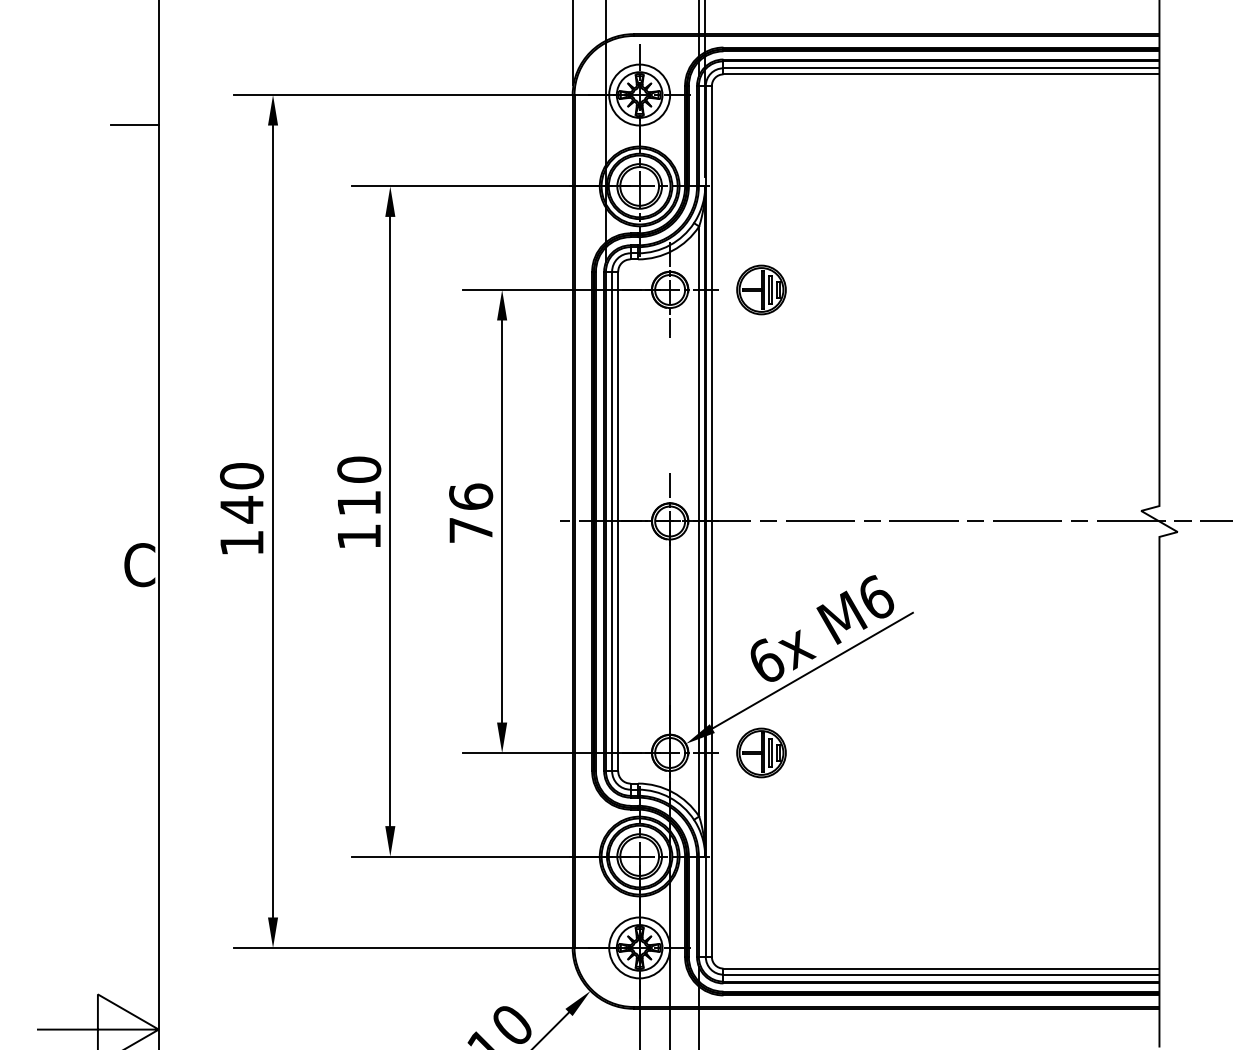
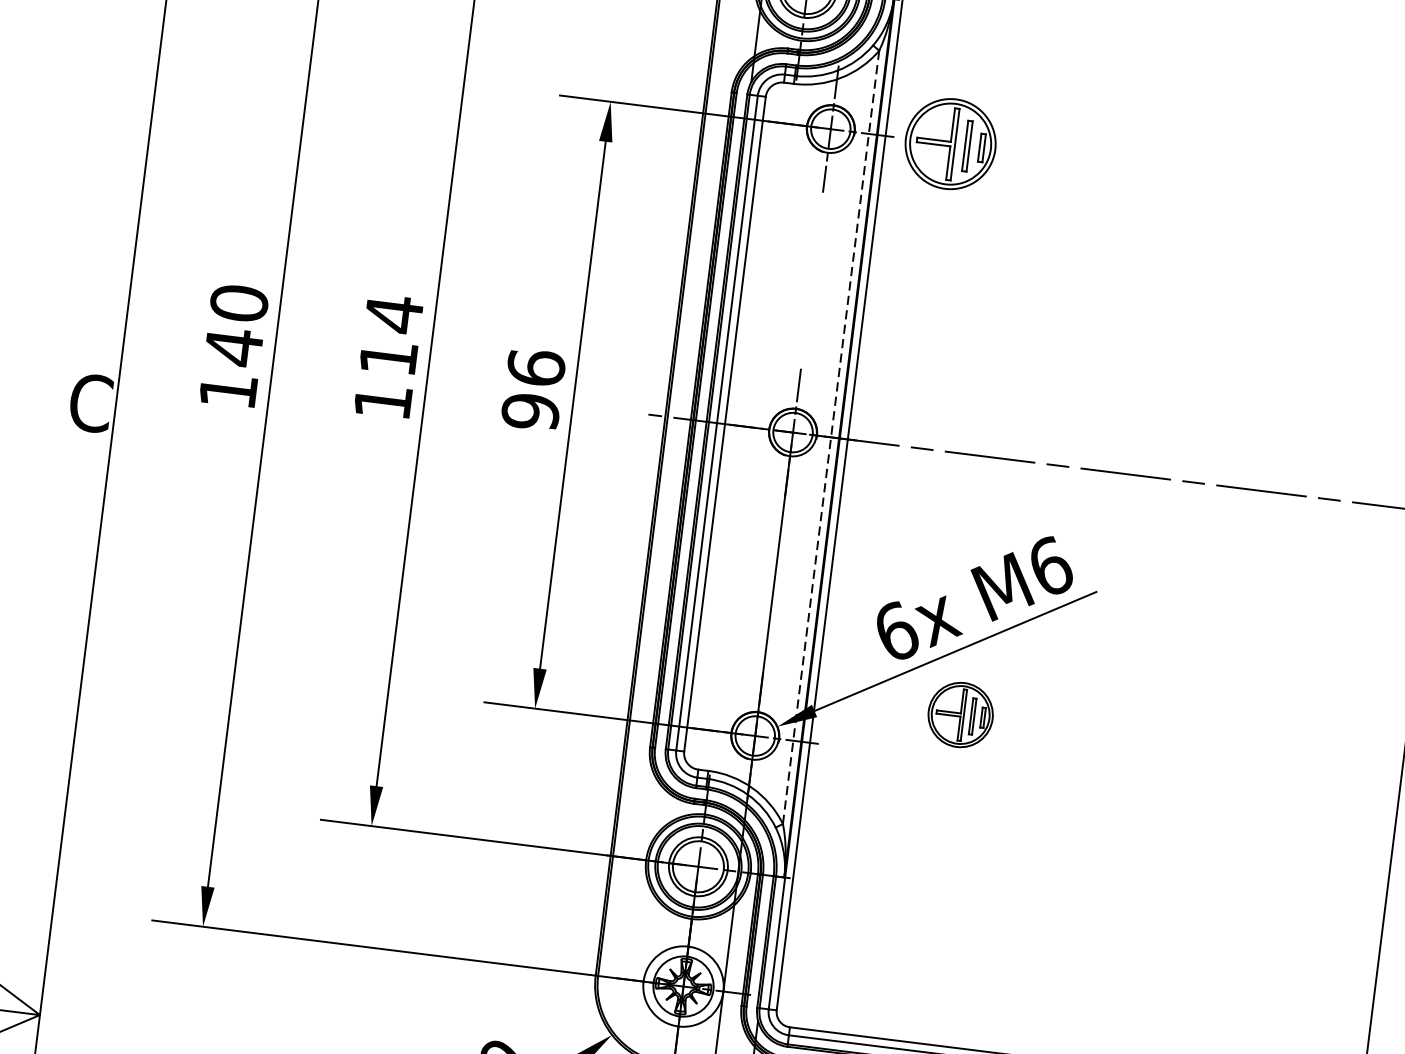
part: (761, 289) -> (950, 143), size x1.4
text: (359, 469) -> (394, 313), 110 -> 114
line: (699, 522) -> (831, 438), solid -> dashed
text: (471, 530) -> (531, 411), 76 -> 96
part: (761, 752) -> (960, 714), moved

